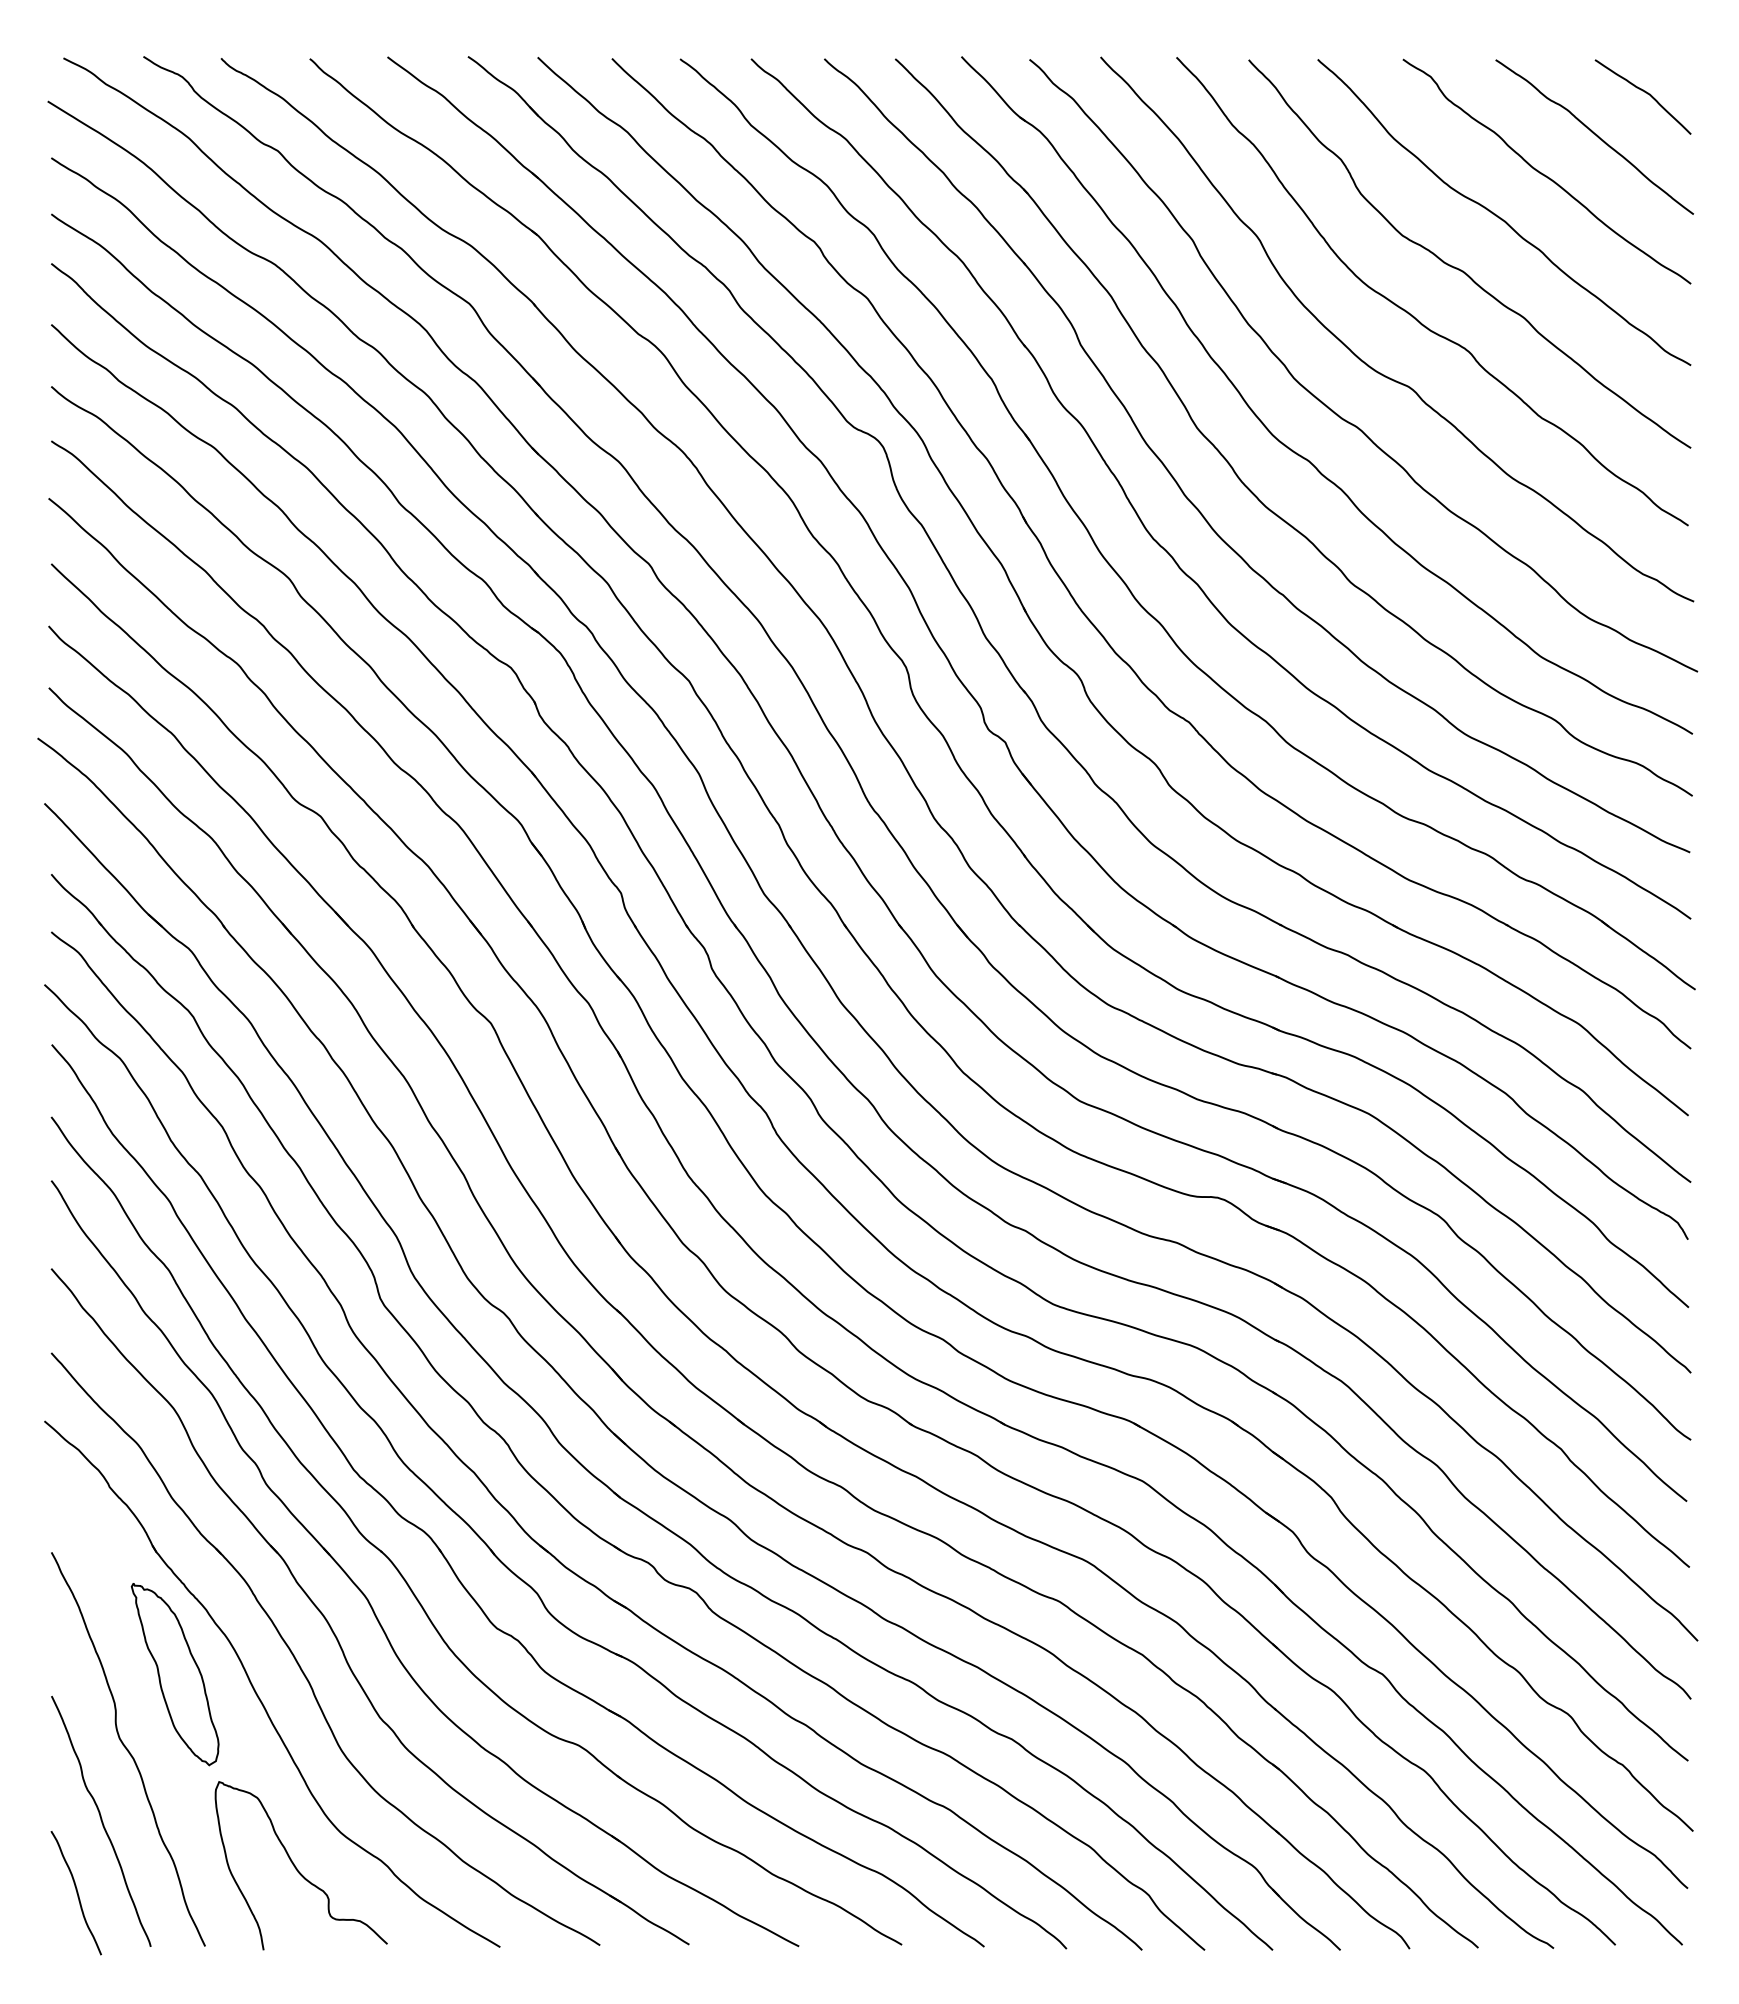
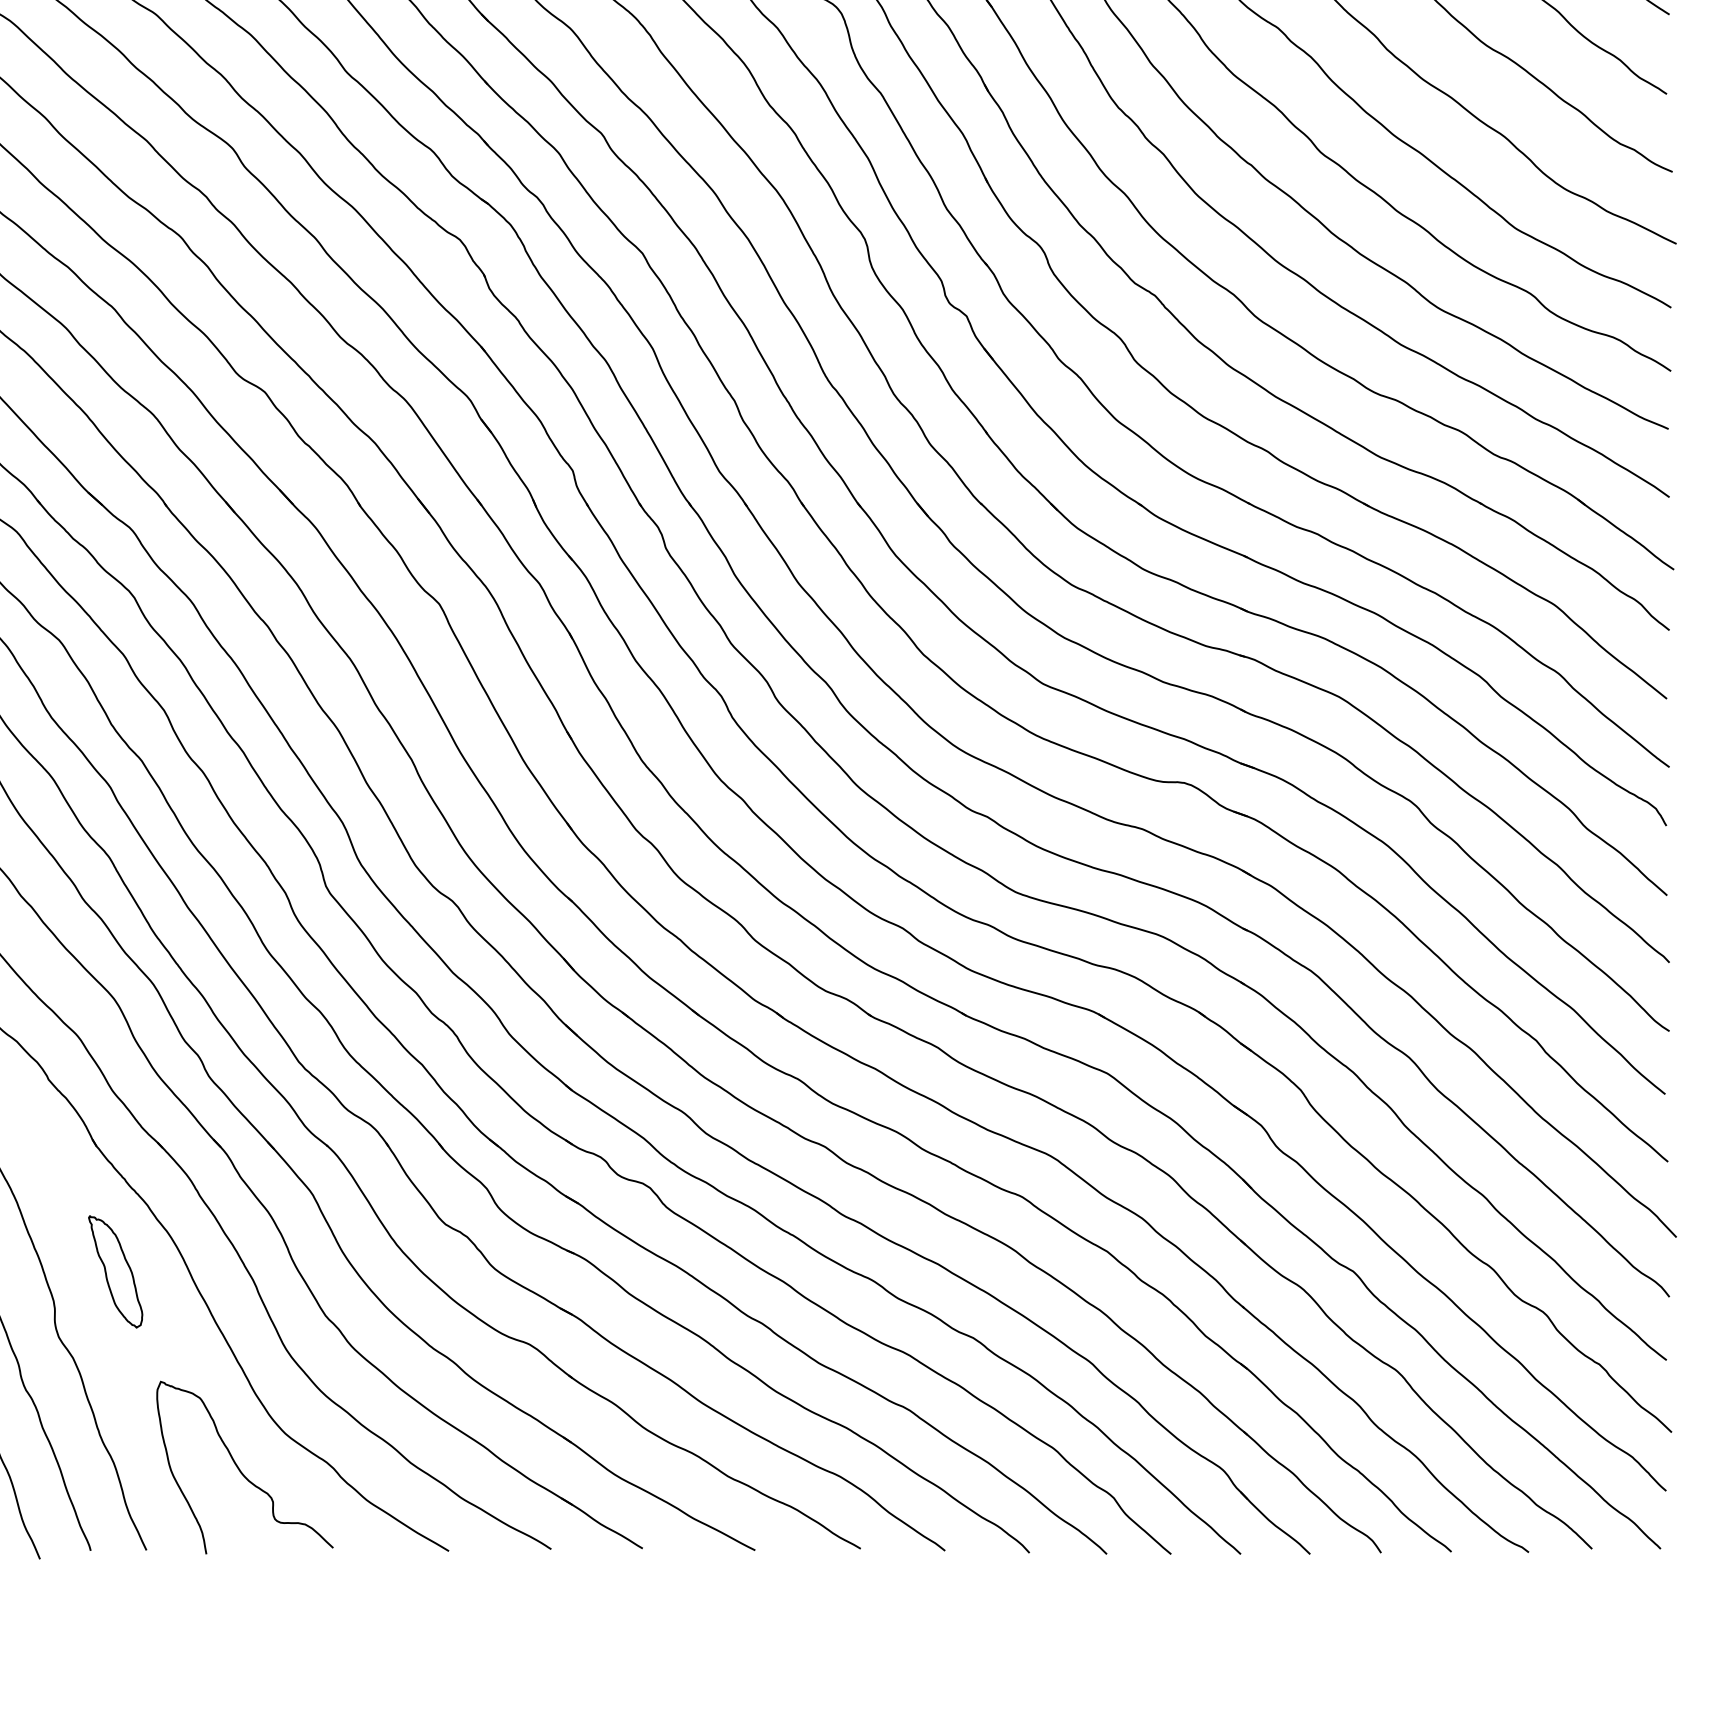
part: (174, 1674) -> (115, 1271), size x0.6

